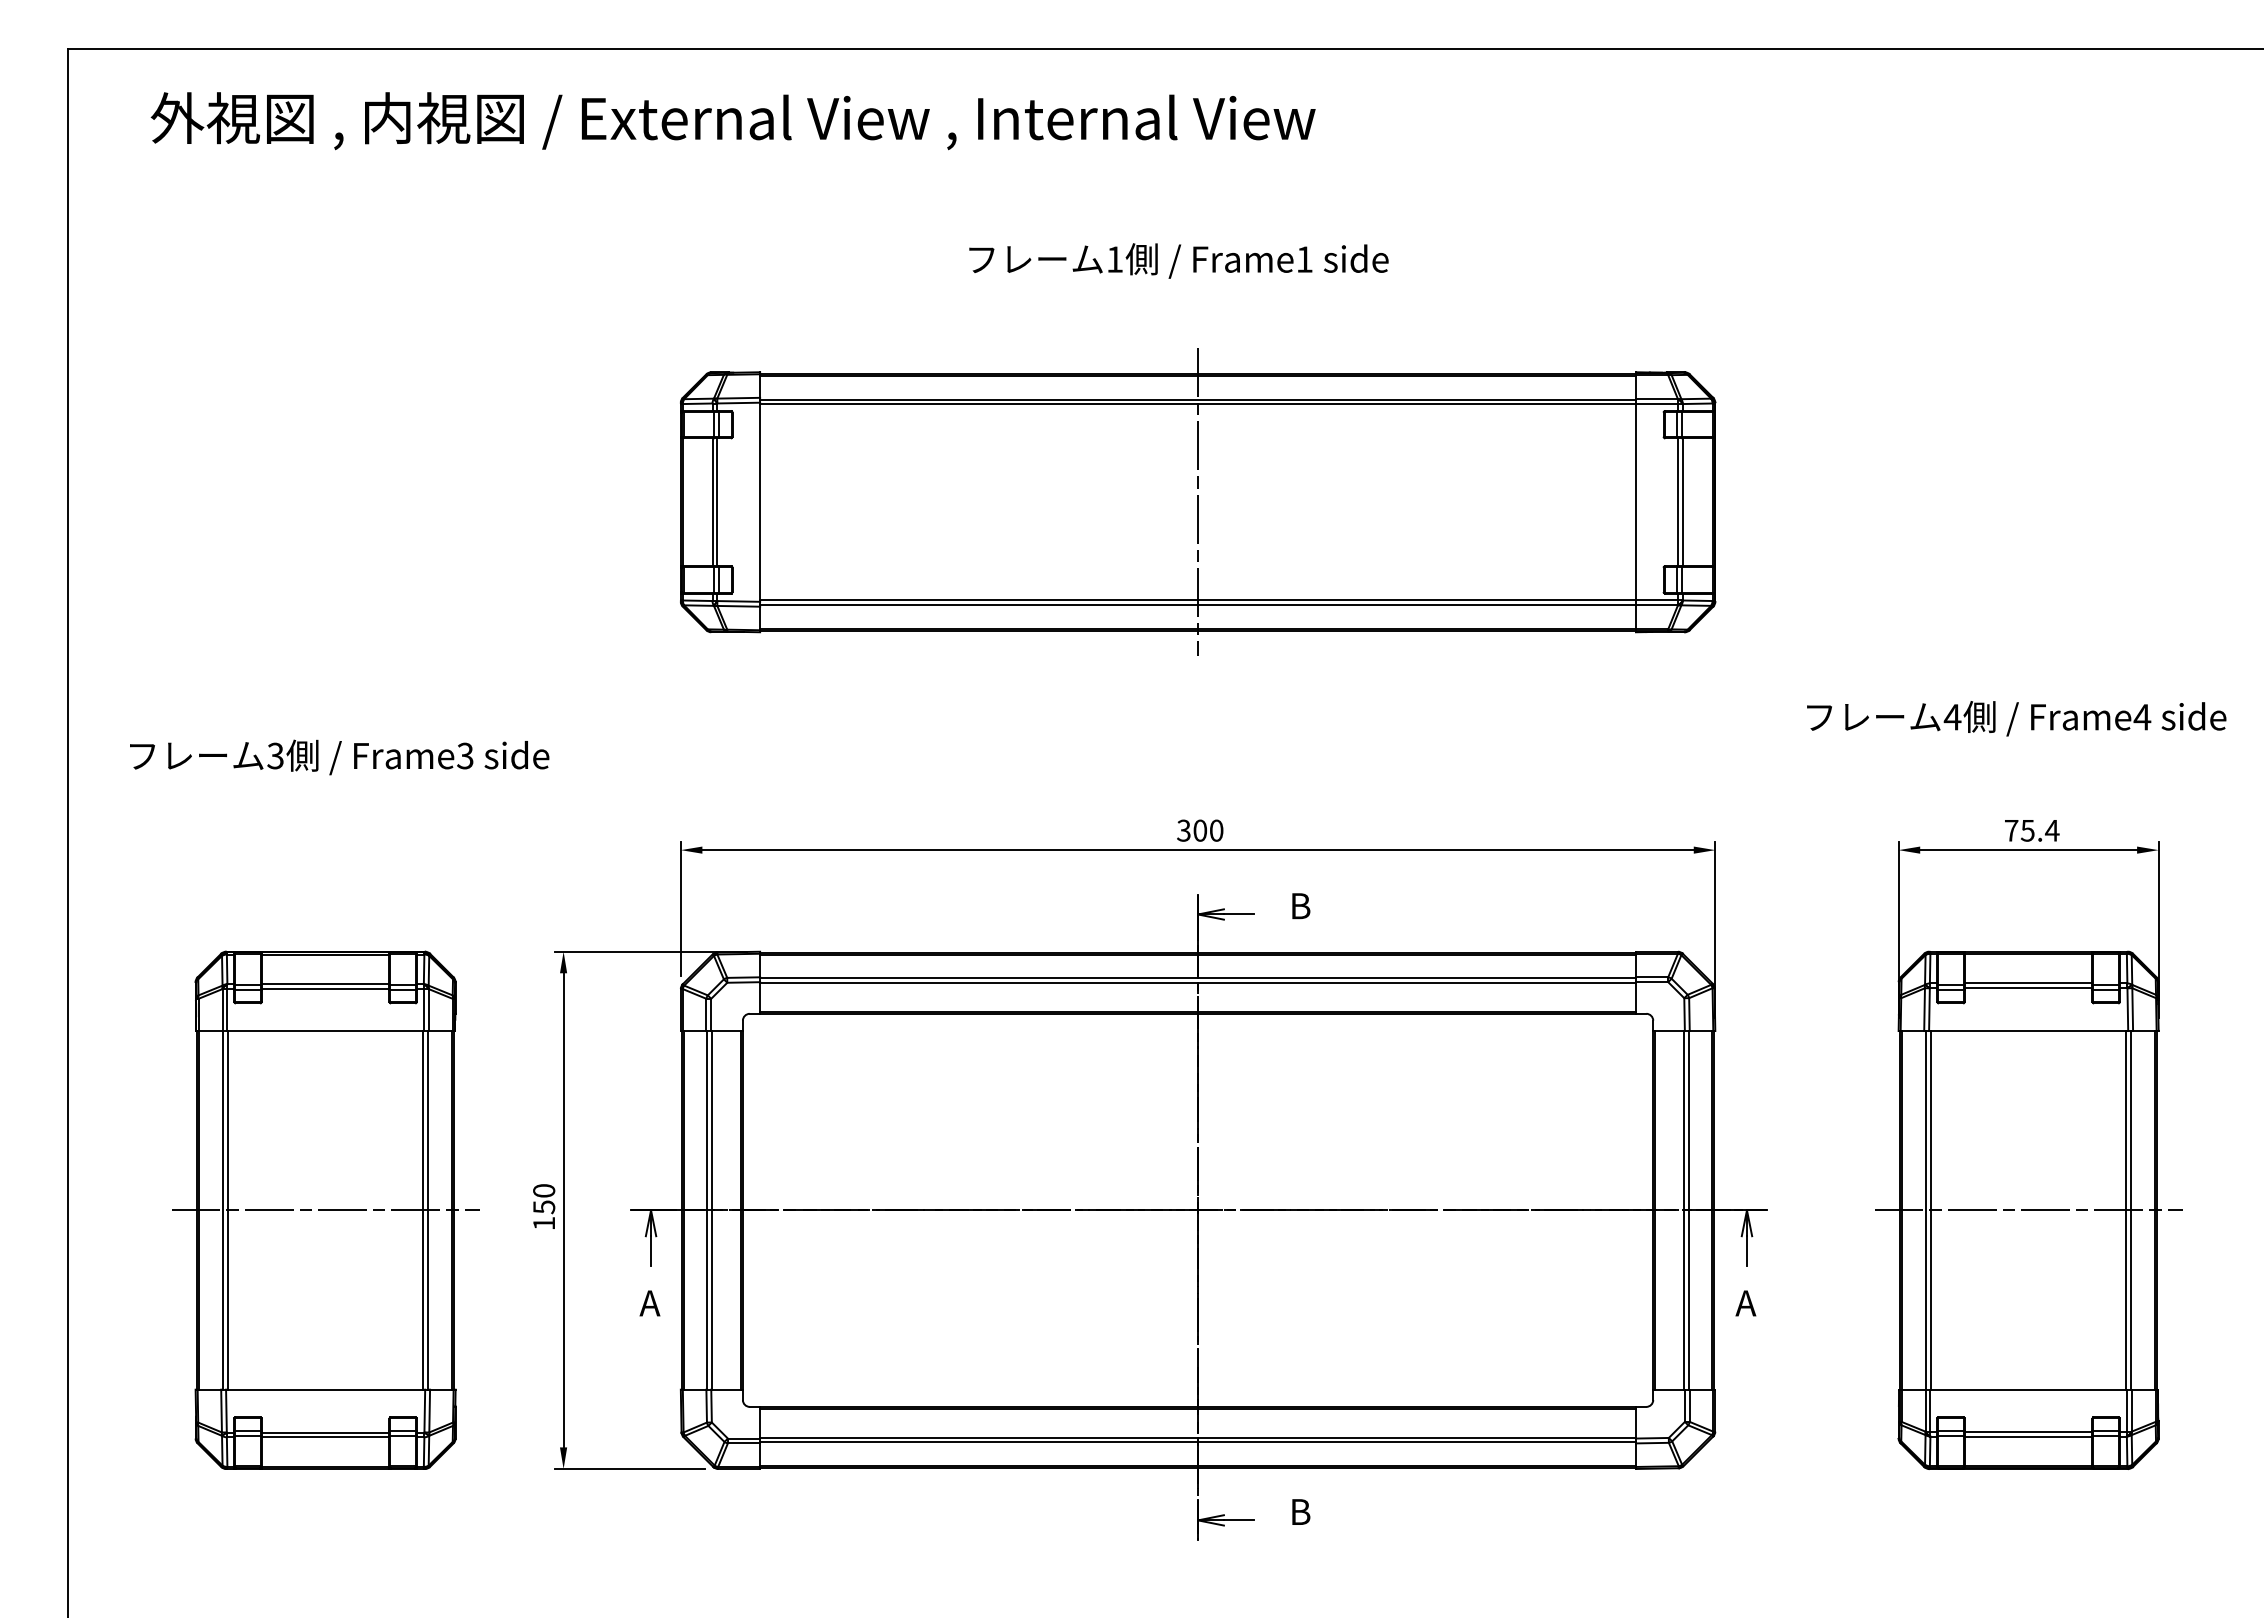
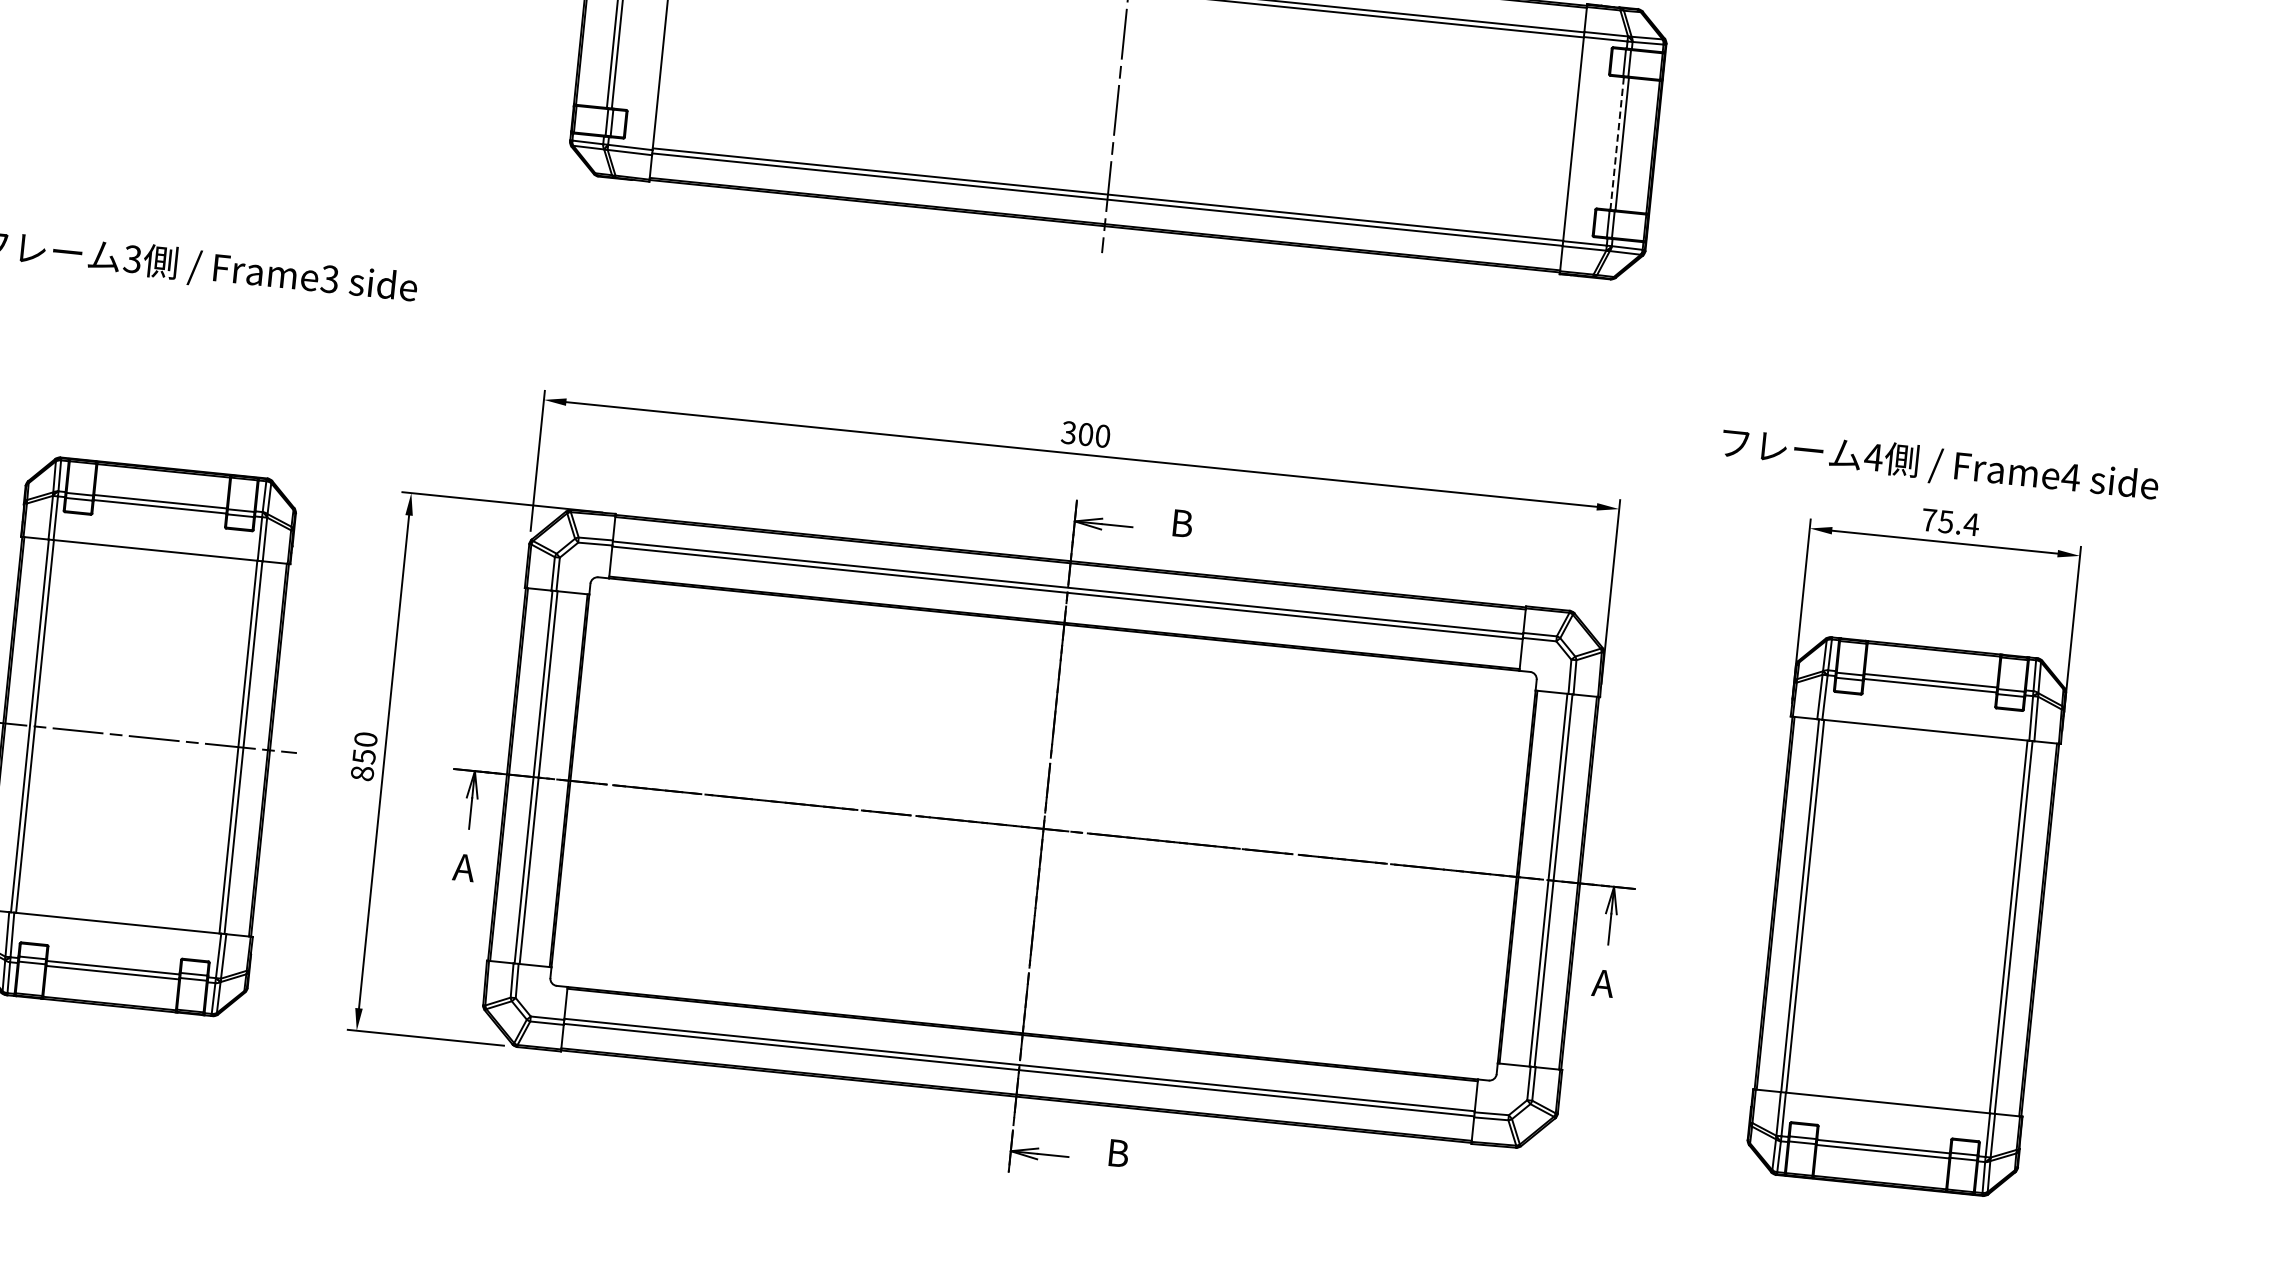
line: (1677, 502) -> (1616, 143), solid -> dashed
text: (2016, 718) -> (1939, 465), moved
line: (2028, 1210) -> (1906, 916), removed
text: (544, 1223) -> (362, 773), 150 -> 850

